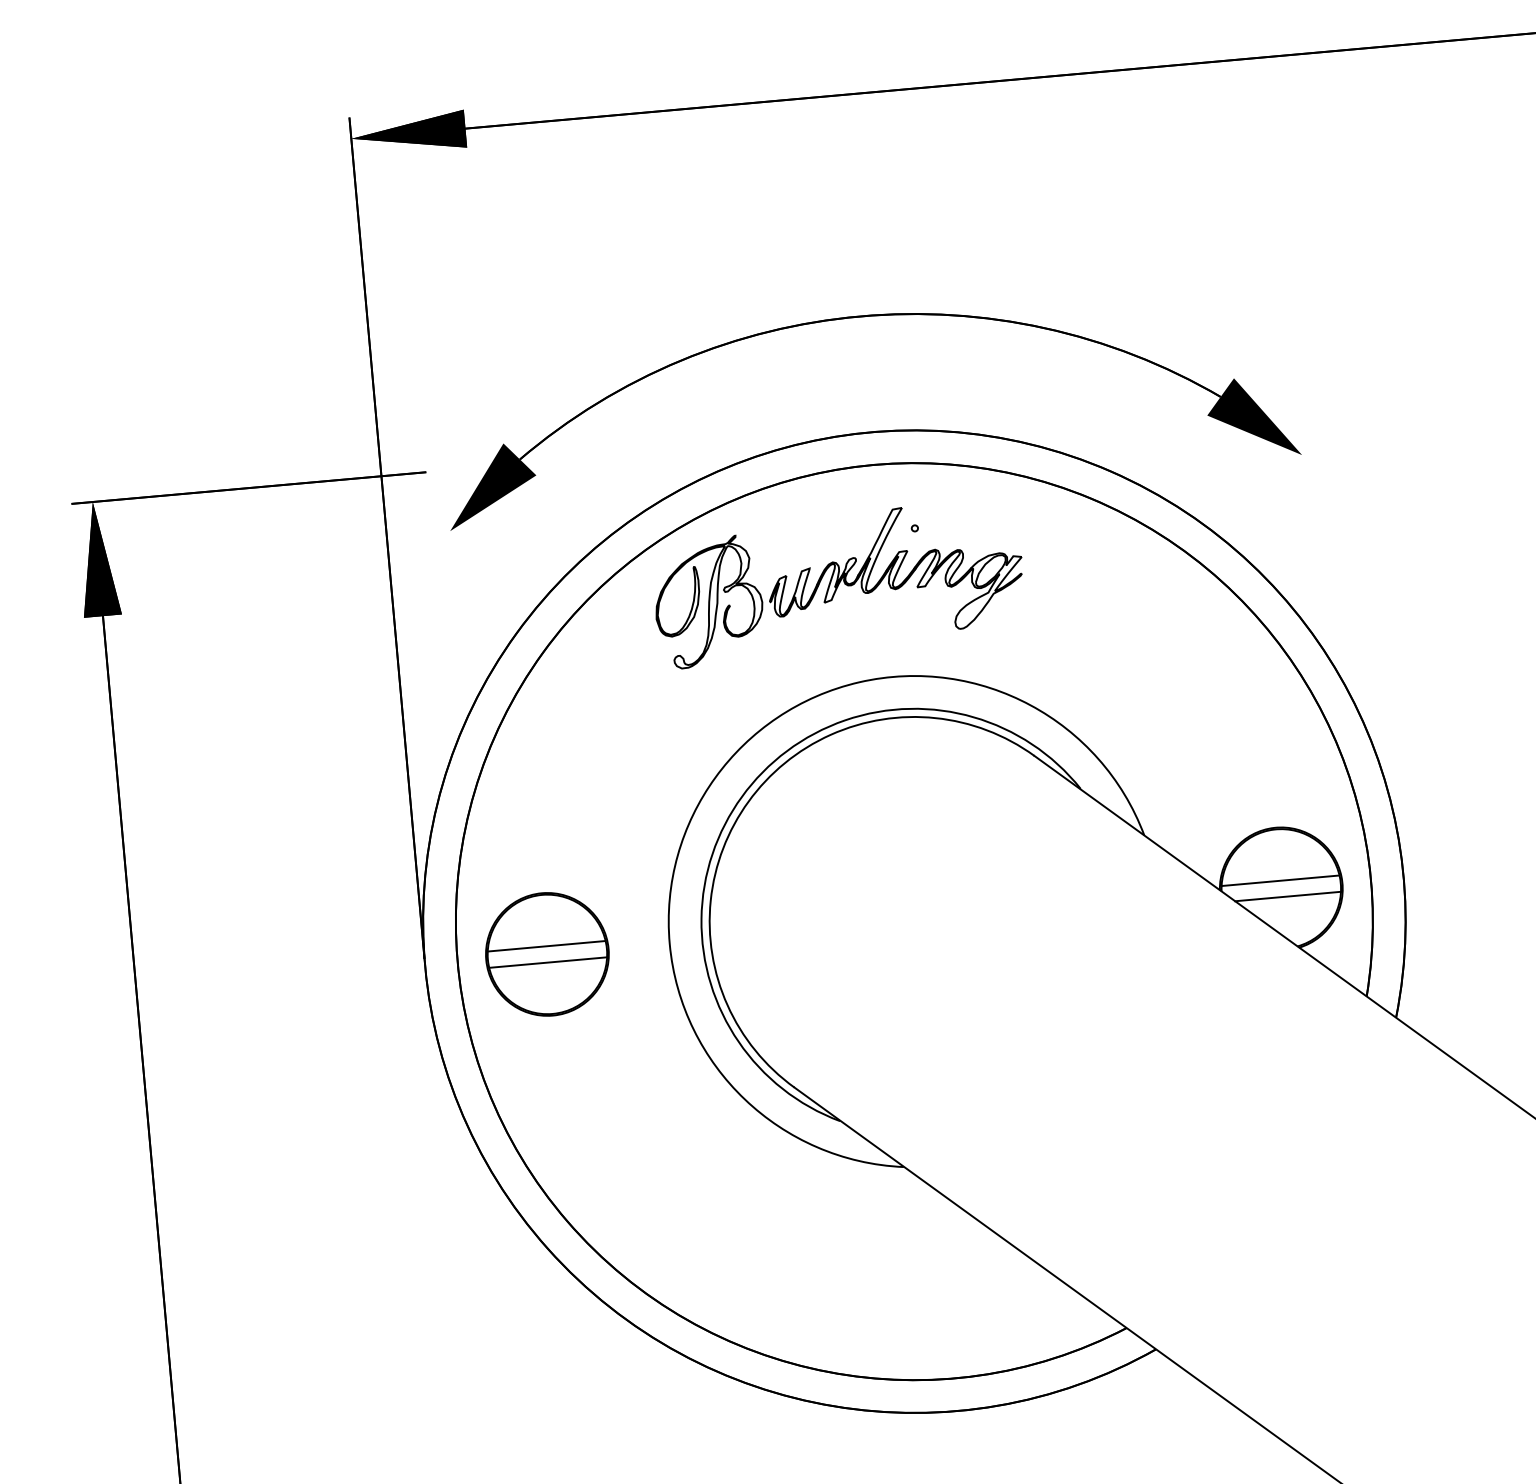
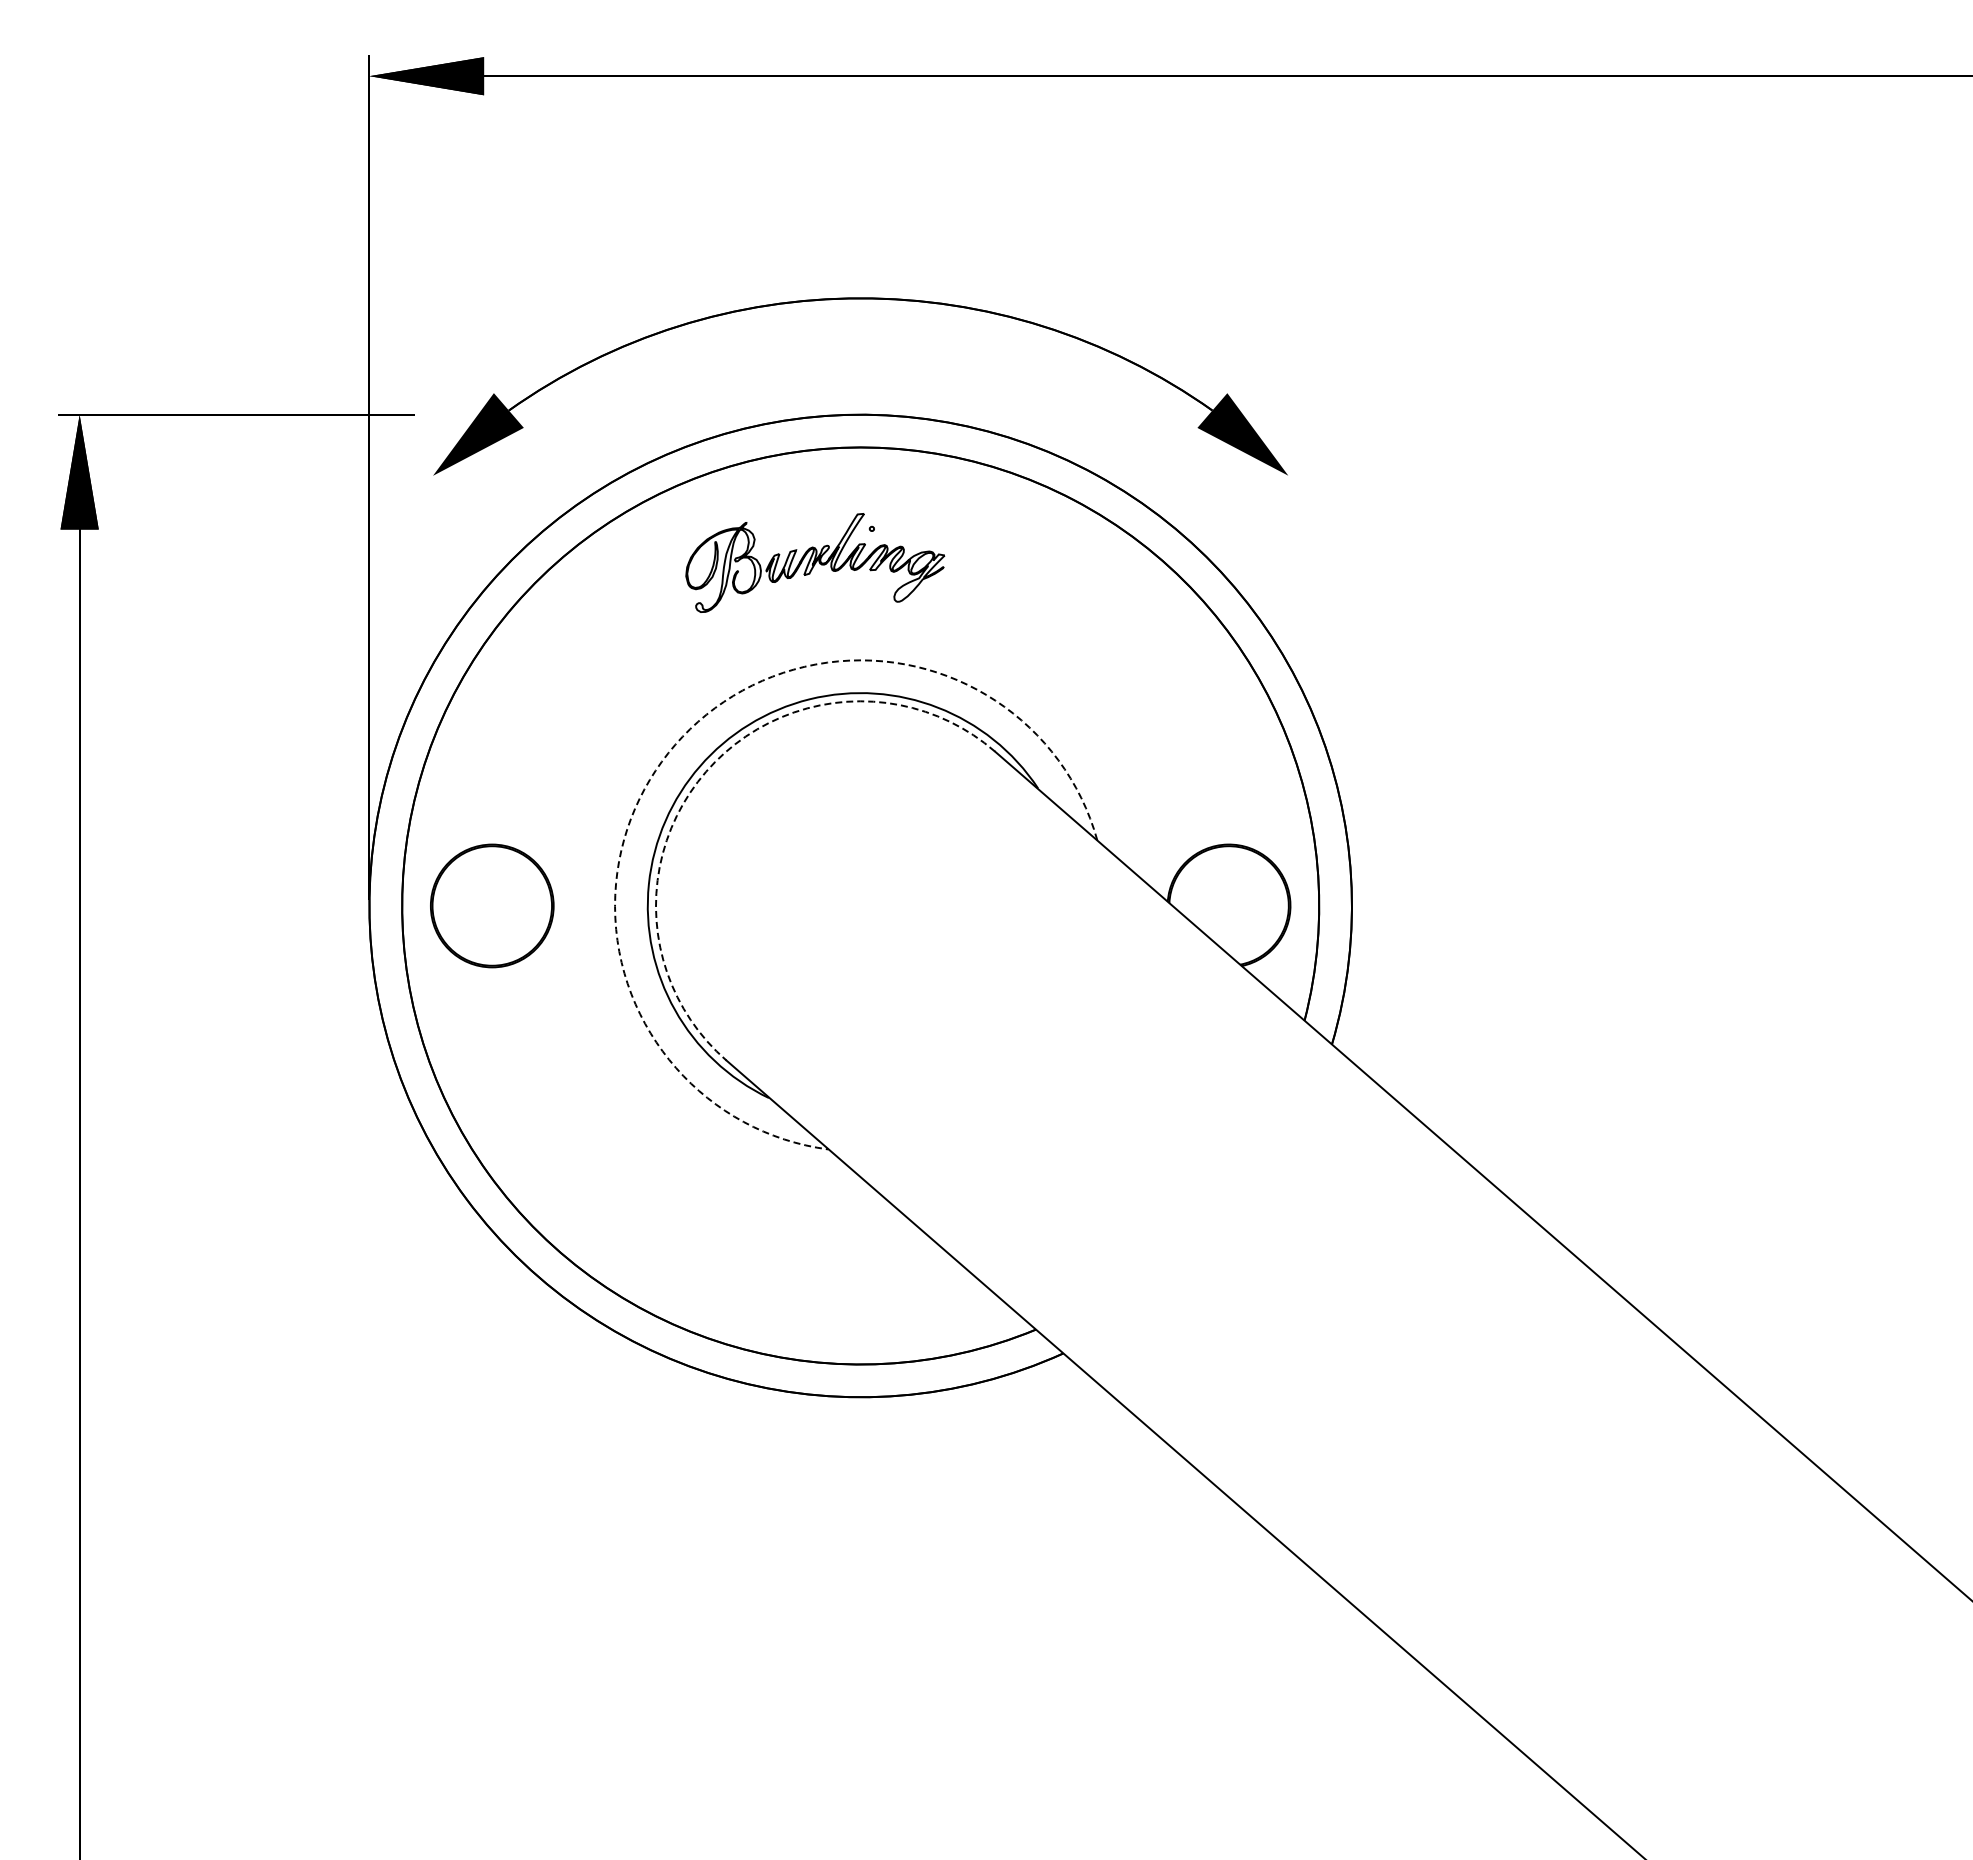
part: (838, 583) -> (815, 562), size x0.7
arc: (715, 777) -> (675, 744), solid -> dashed
arc: (748, 801) -> (706, 771), solid -> dashed
line: (1279, 880) -> (1228, 897), removed
line: (1288, 896) -> (1235, 914), removed
line: (546, 945) -> (492, 897), removed
line: (548, 962) -> (492, 914), removed

